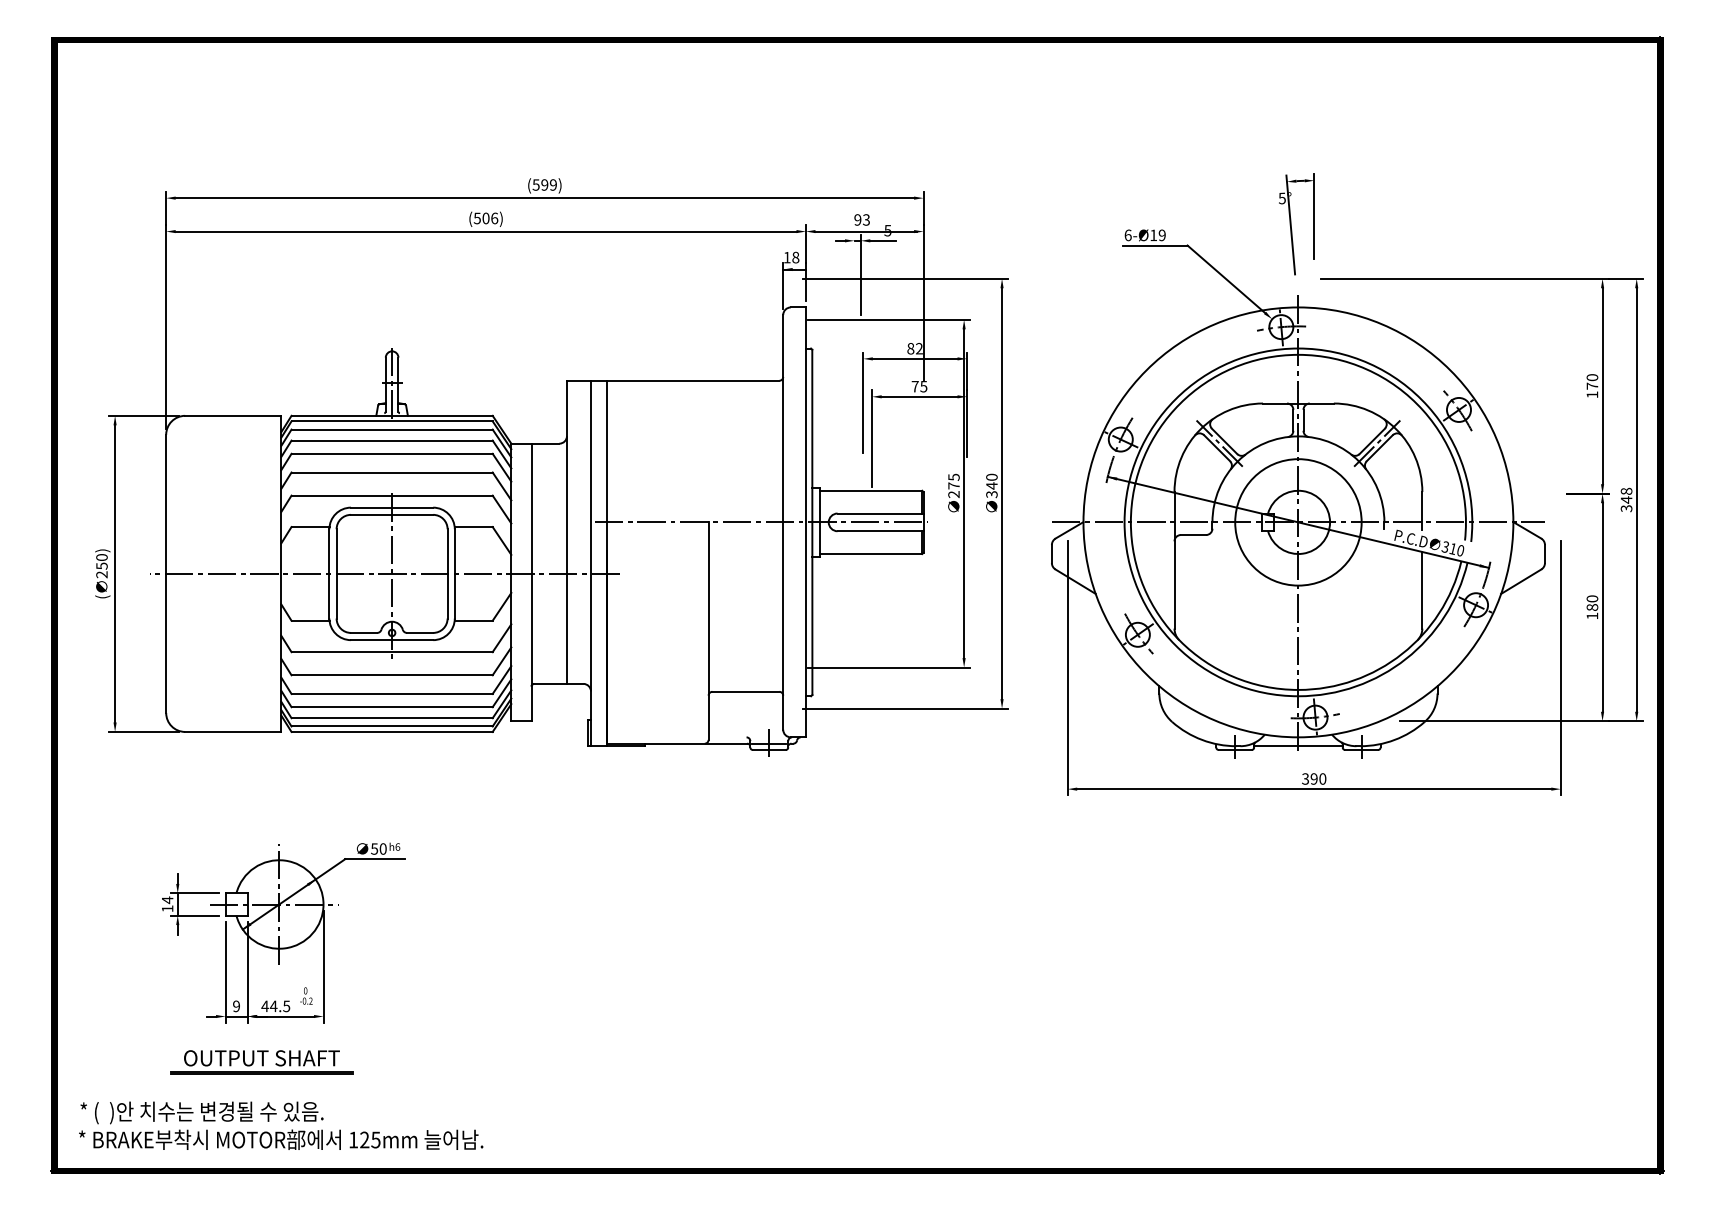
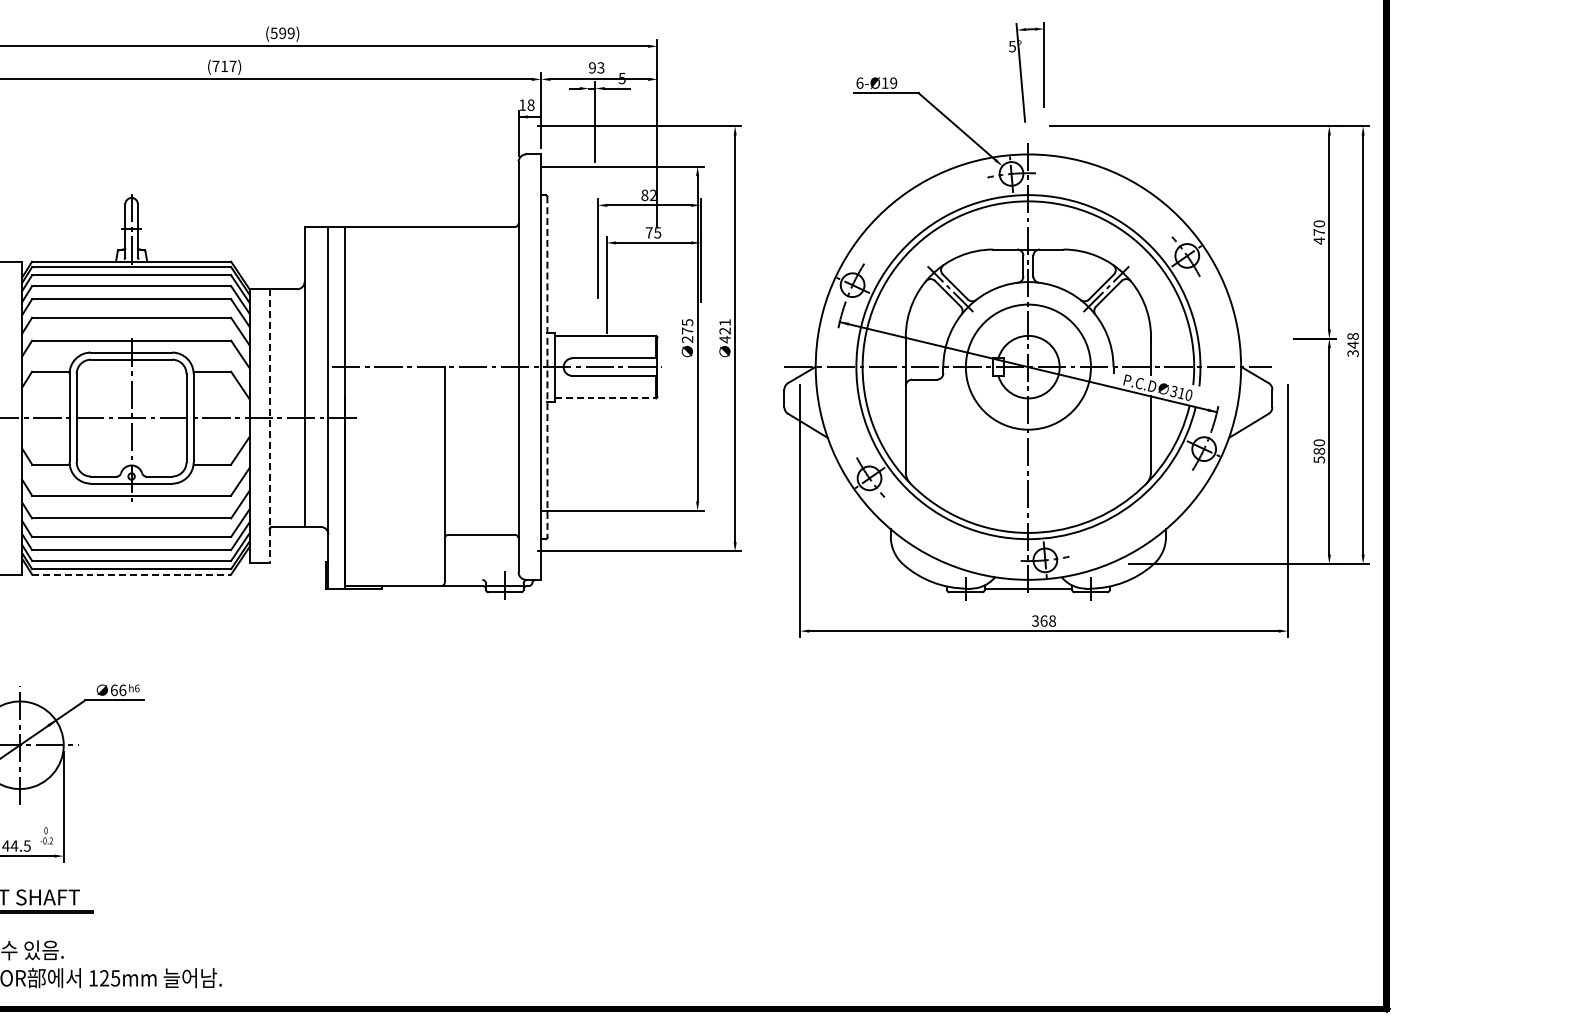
text: (485, 218) -> (224, 66), (506) -> (717)
text: (1592, 394) -> (1319, 240), 170 -> 470
text: (991, 485) -> (724, 330), 340 -> 421
line: (812, 522) -> (547, 367), solid -> dashed
line: (871, 554) -> (605, 398), solid -> dashed
line: (531, 582) -> (269, 426), solid -> dashed
text: (1592, 615) -> (1319, 459), 180 -> 580
line: (392, 731) -> (131, 574), solid -> dashed
text: (1318, 778) -> (1048, 620), 390 -> 368
text: (378, 848) -> (118, 689), 50 -> 66

